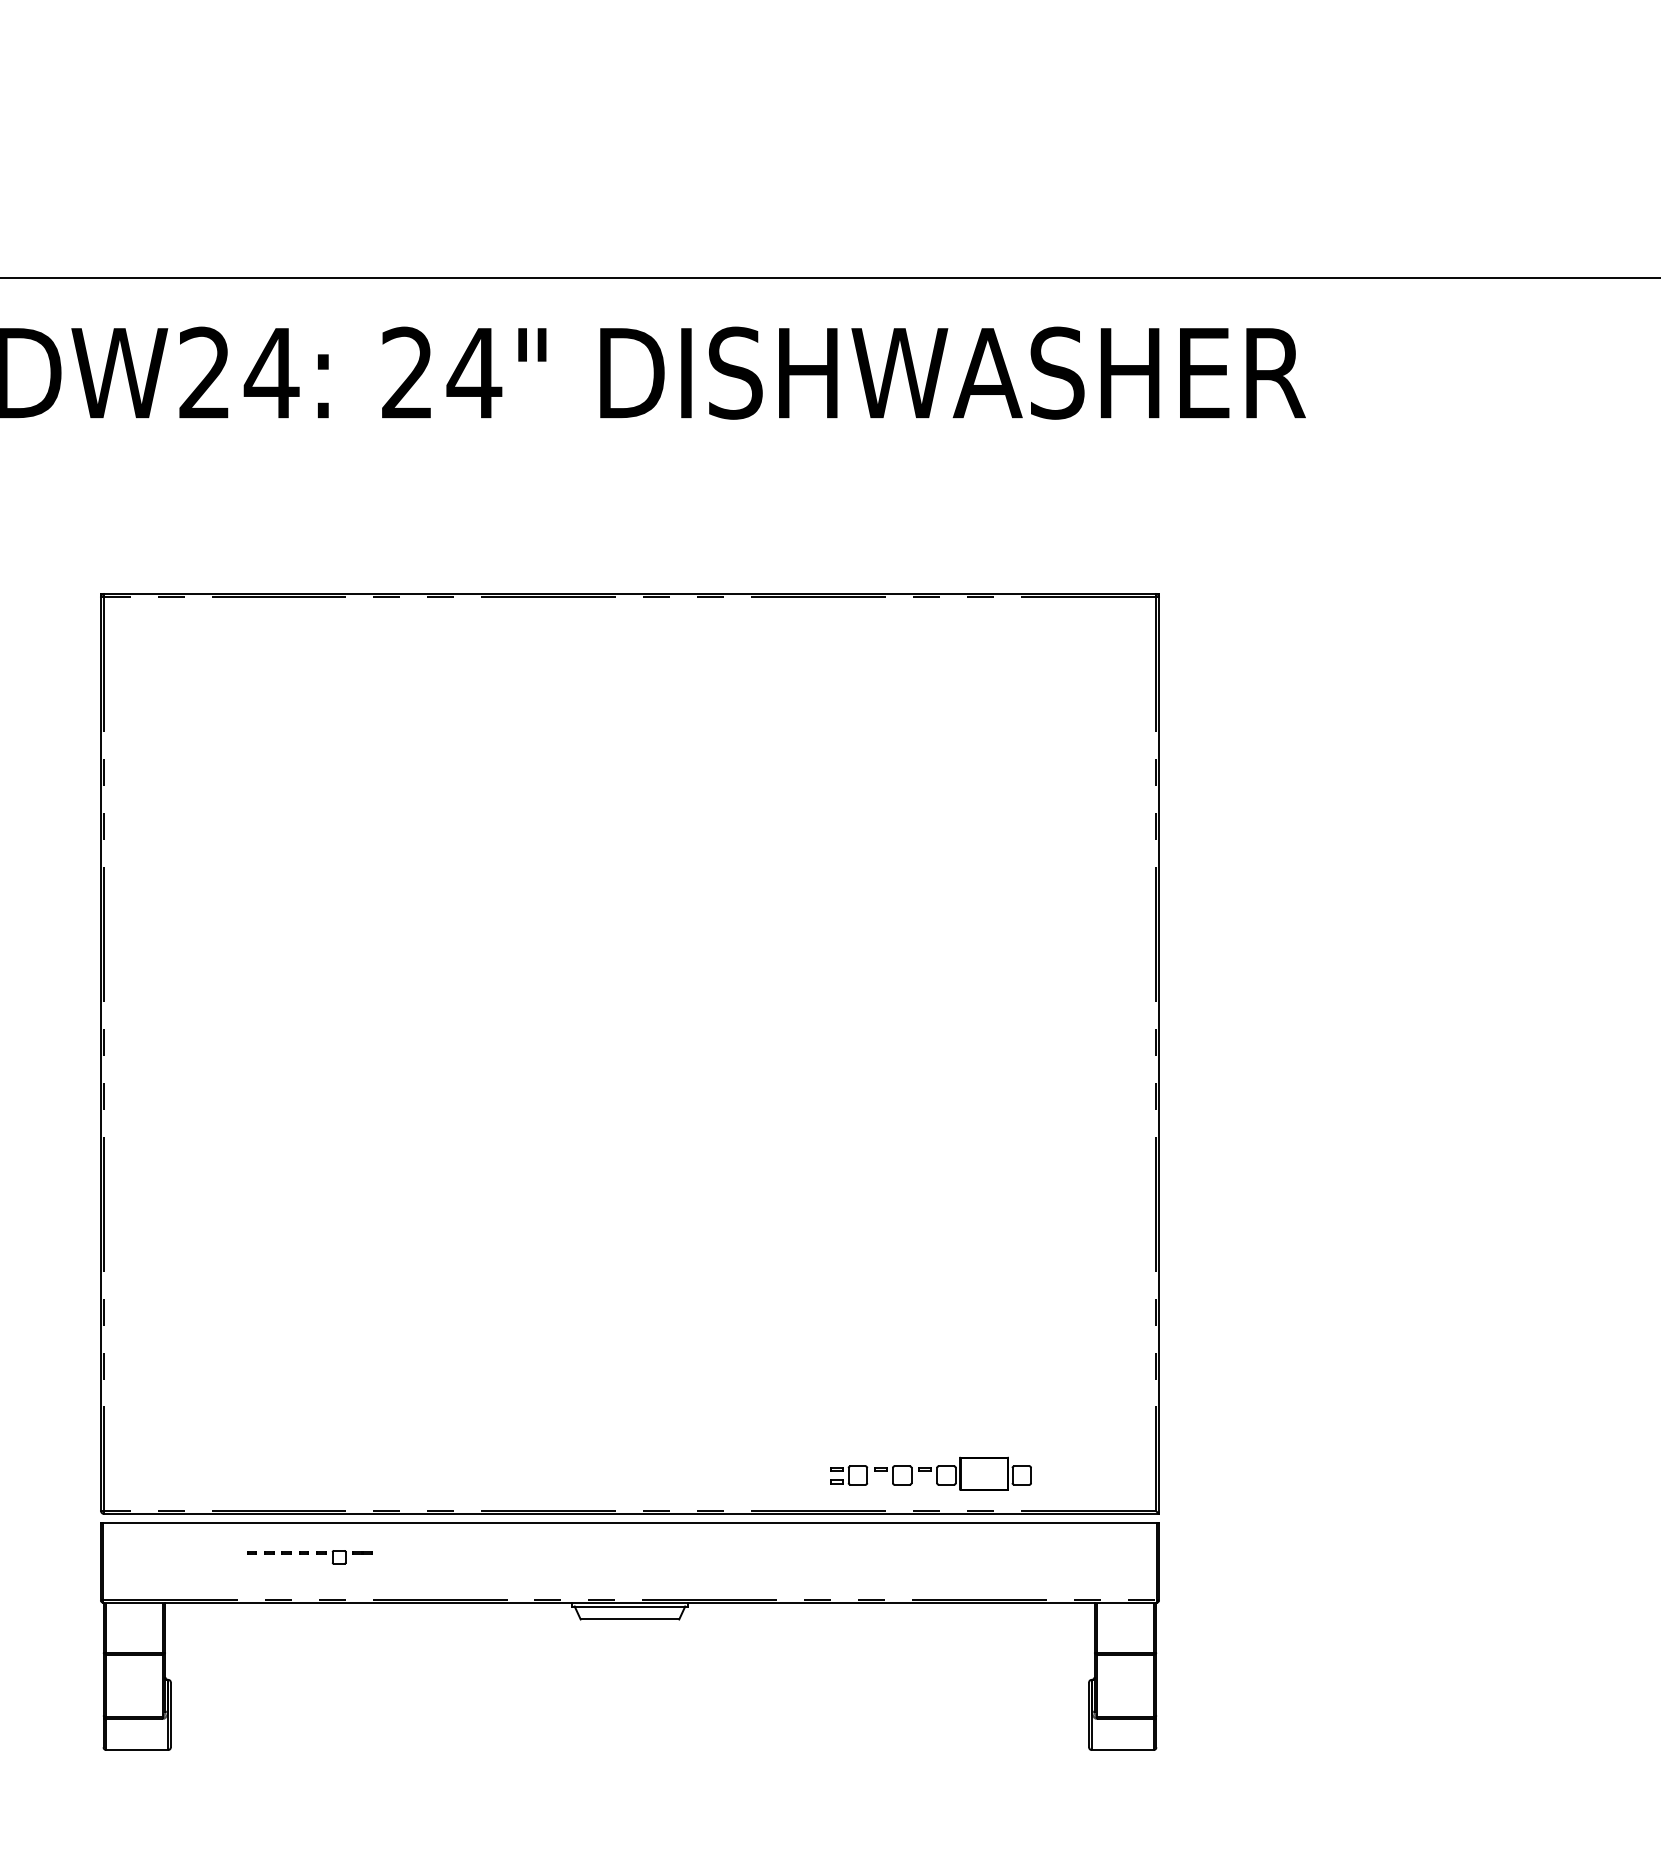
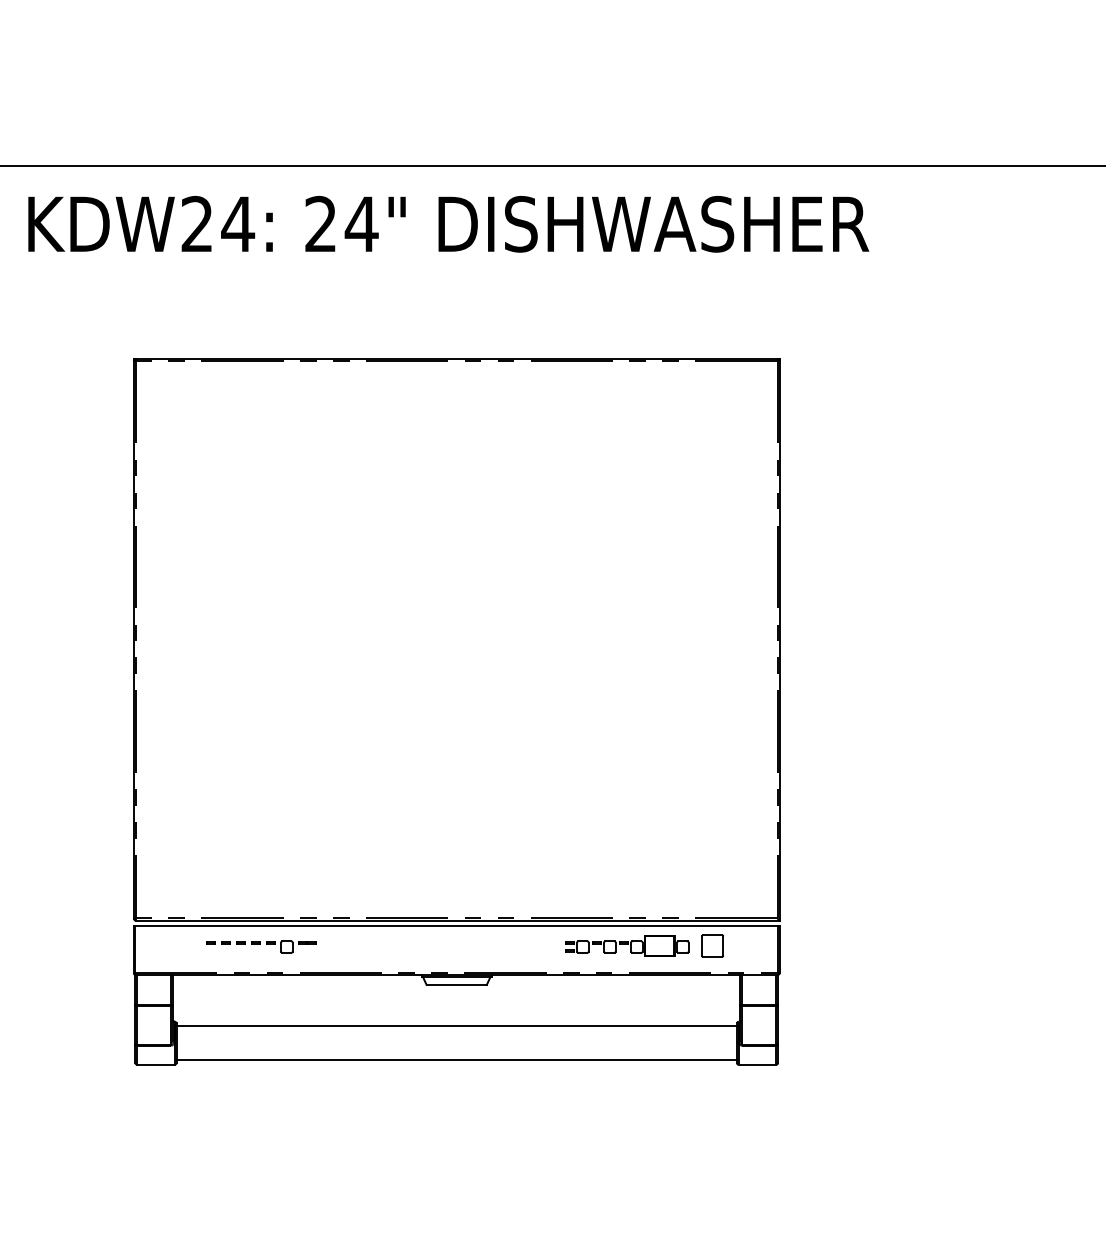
part: (931, 1472) -> (627, 945), moved
part: (1049, 1554) -> (712, 945), added
part: (310, 1556) -> (261, 946), size x1.43
line: (629, 1687) -> (456, 1026), added
line: (629, 1743) -> (456, 1060), added

